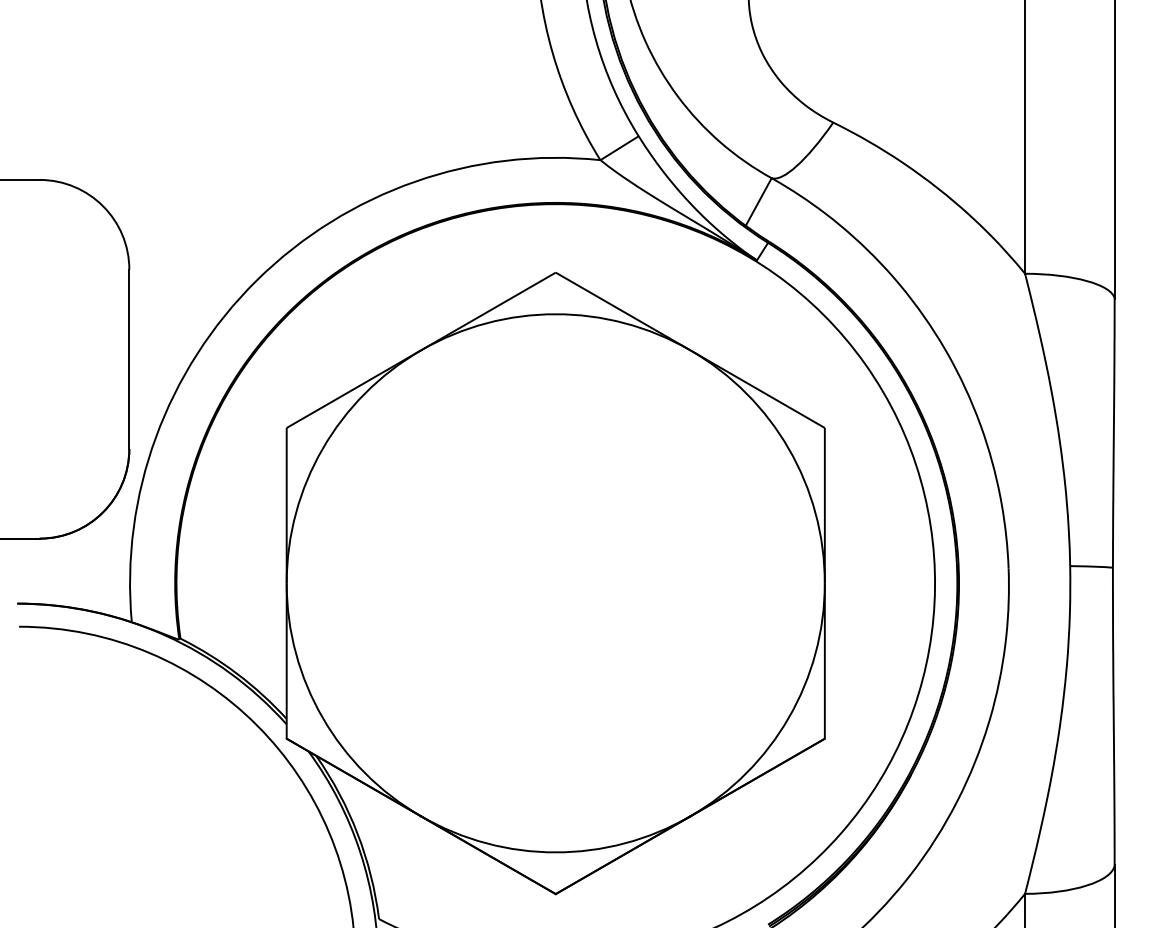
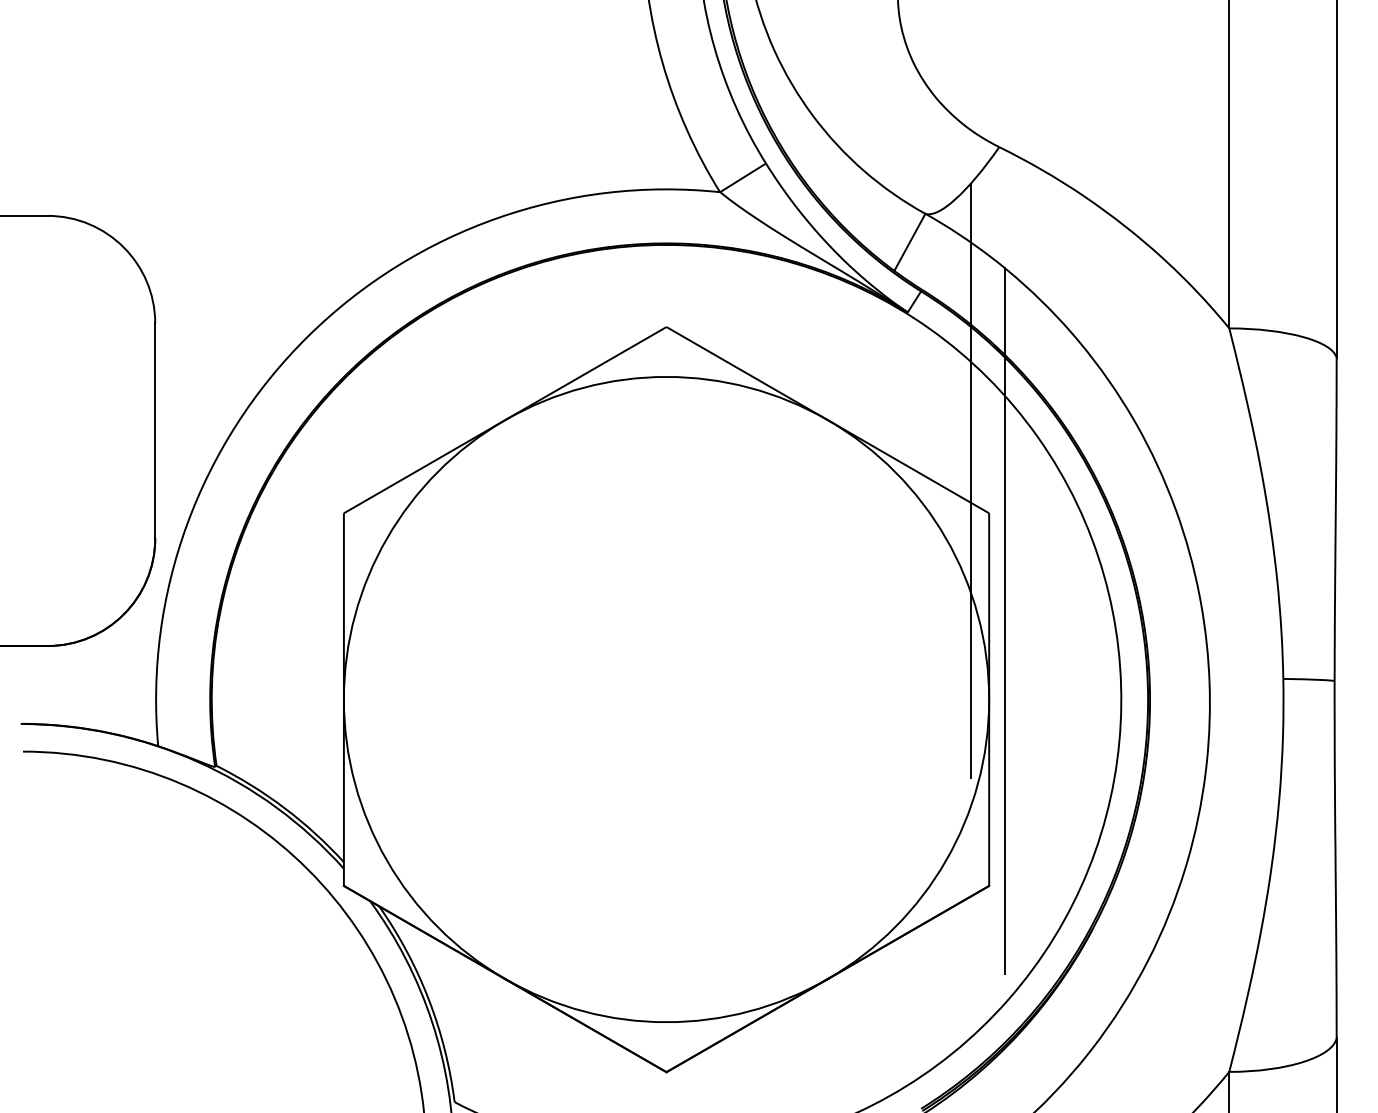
line: (809, 401) -> (970, 481), added
line: (837, 518) -> (1004, 621), added

